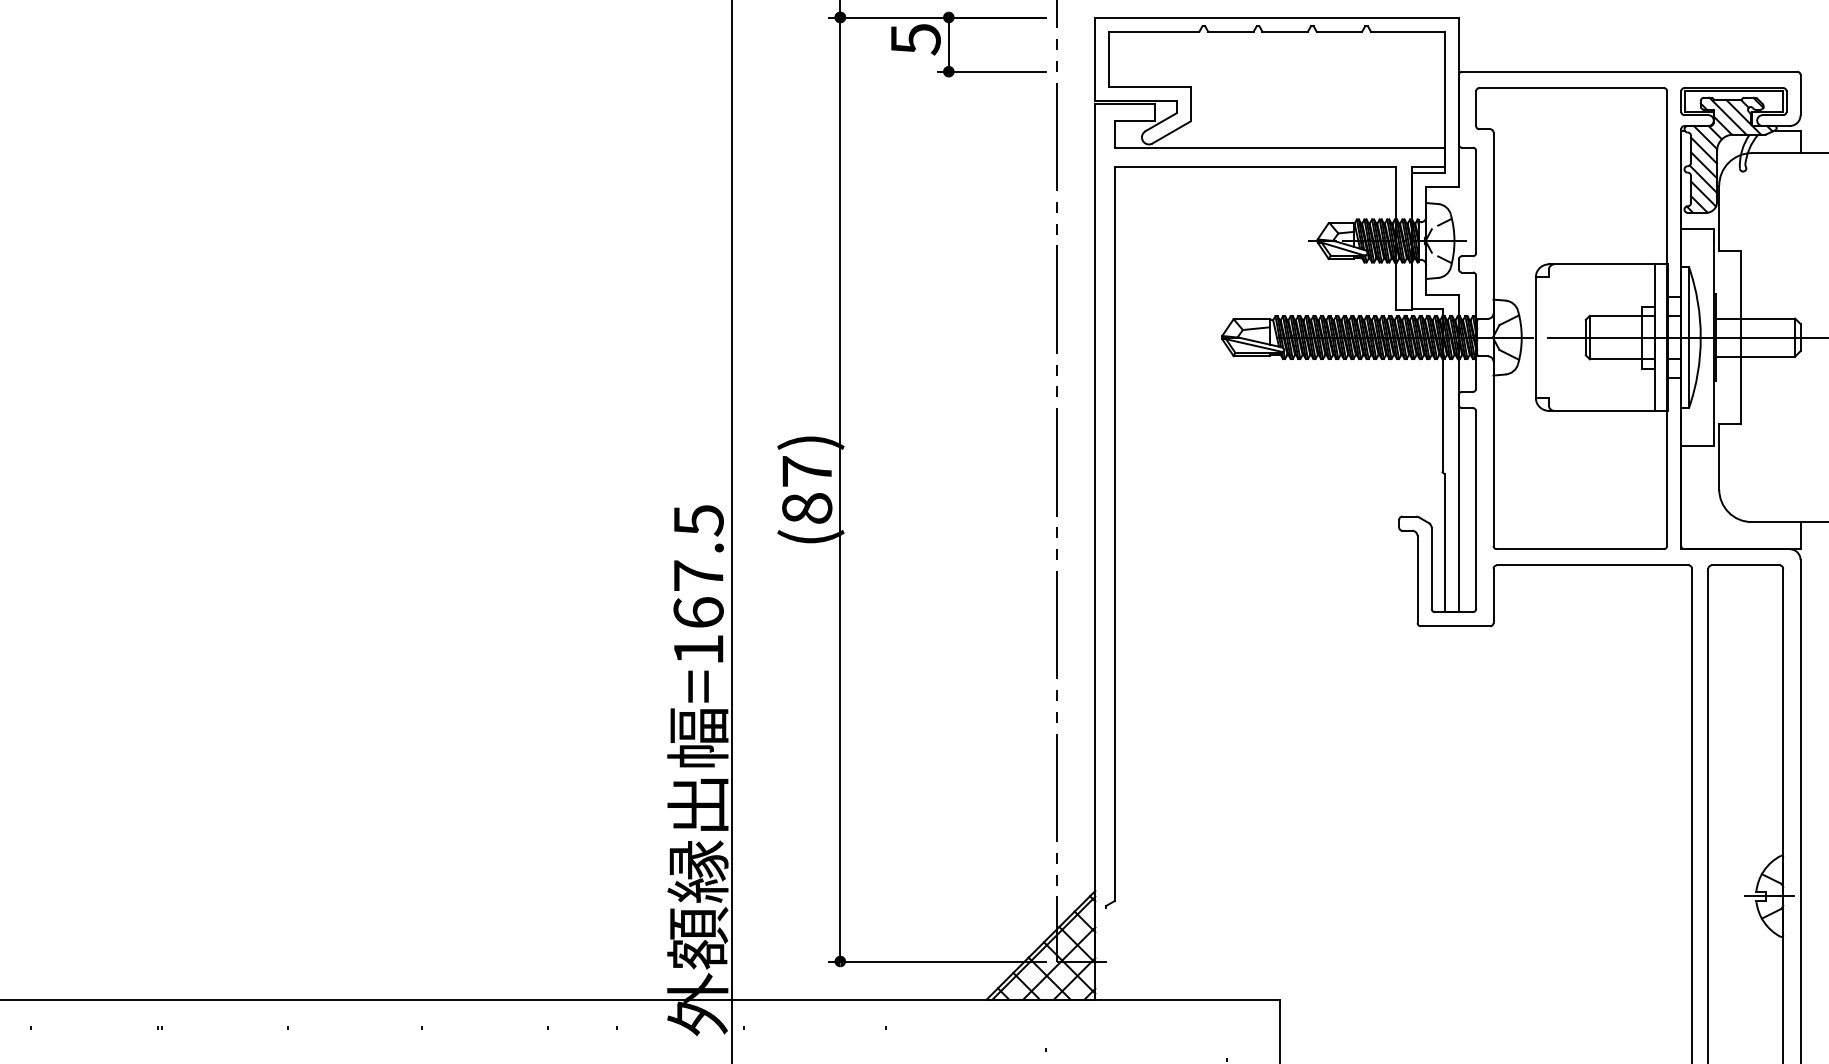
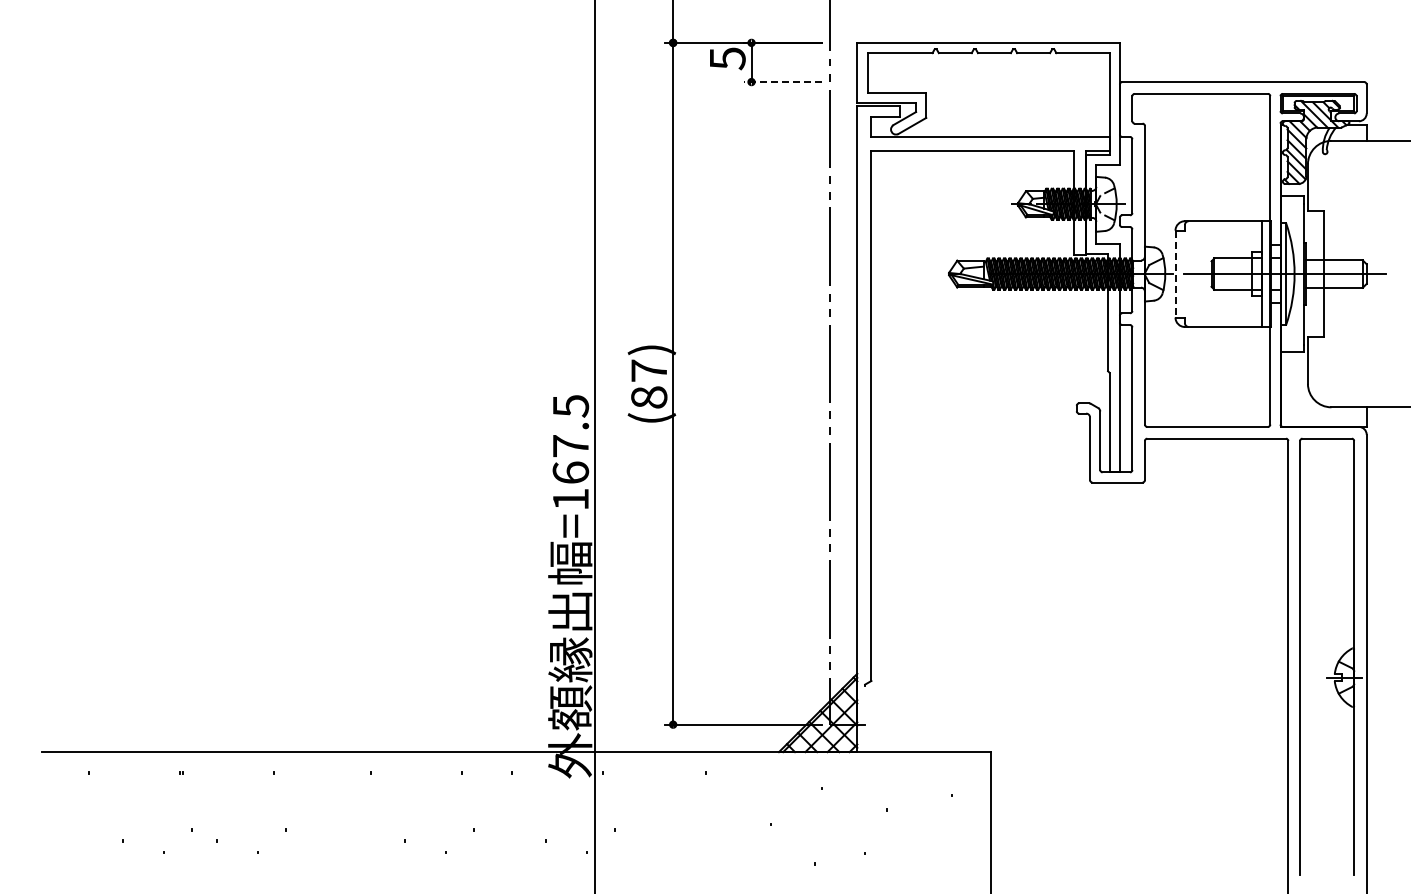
line: (991, 72) -> (782, 82), solid -> dashed
line: (1535, 338) -> (1175, 274), solid -> dashed

